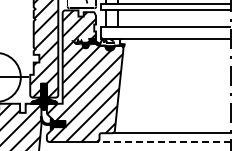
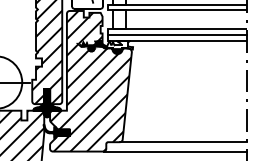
line: (166, 32) -> (177, 34), added
line: (163, 142) -> (174, 152), dashed -> solid

